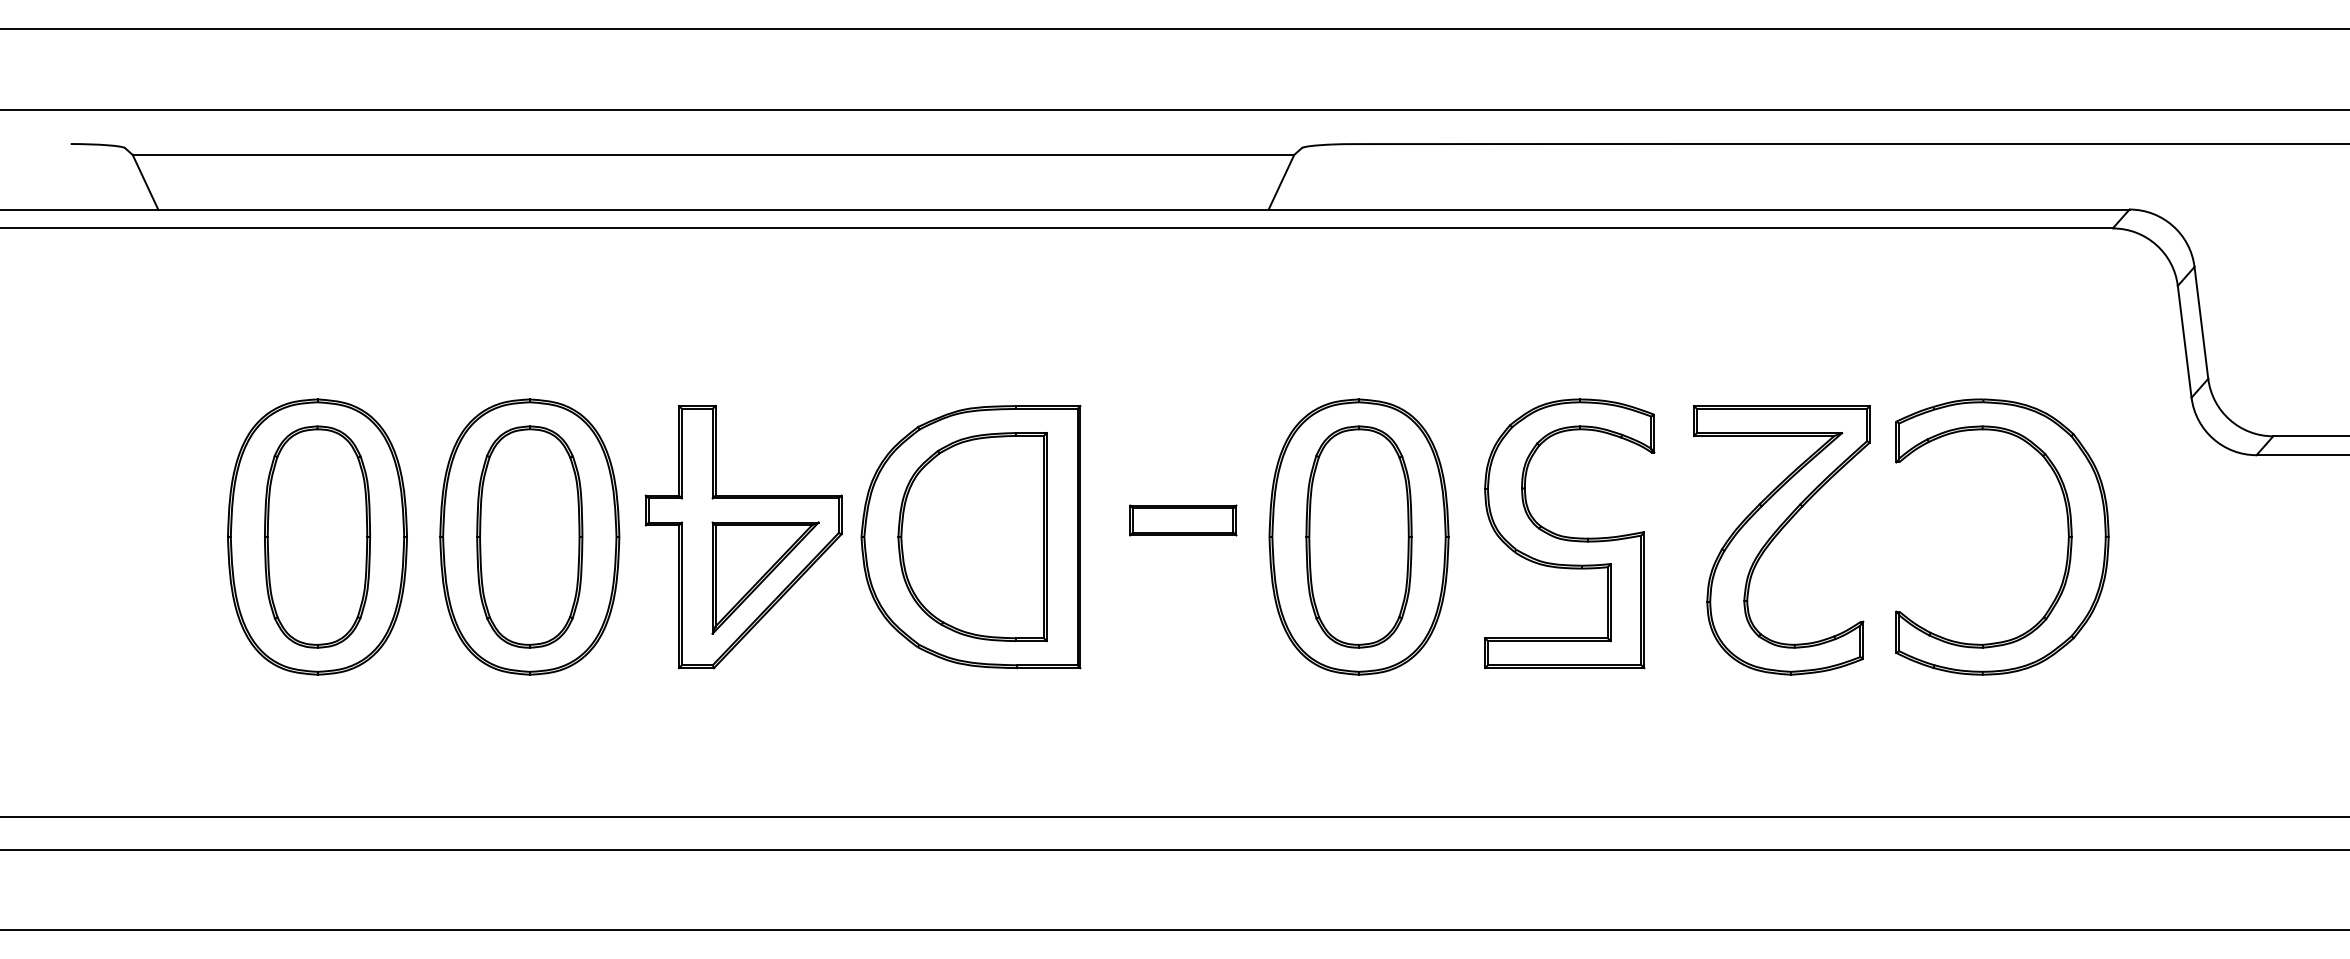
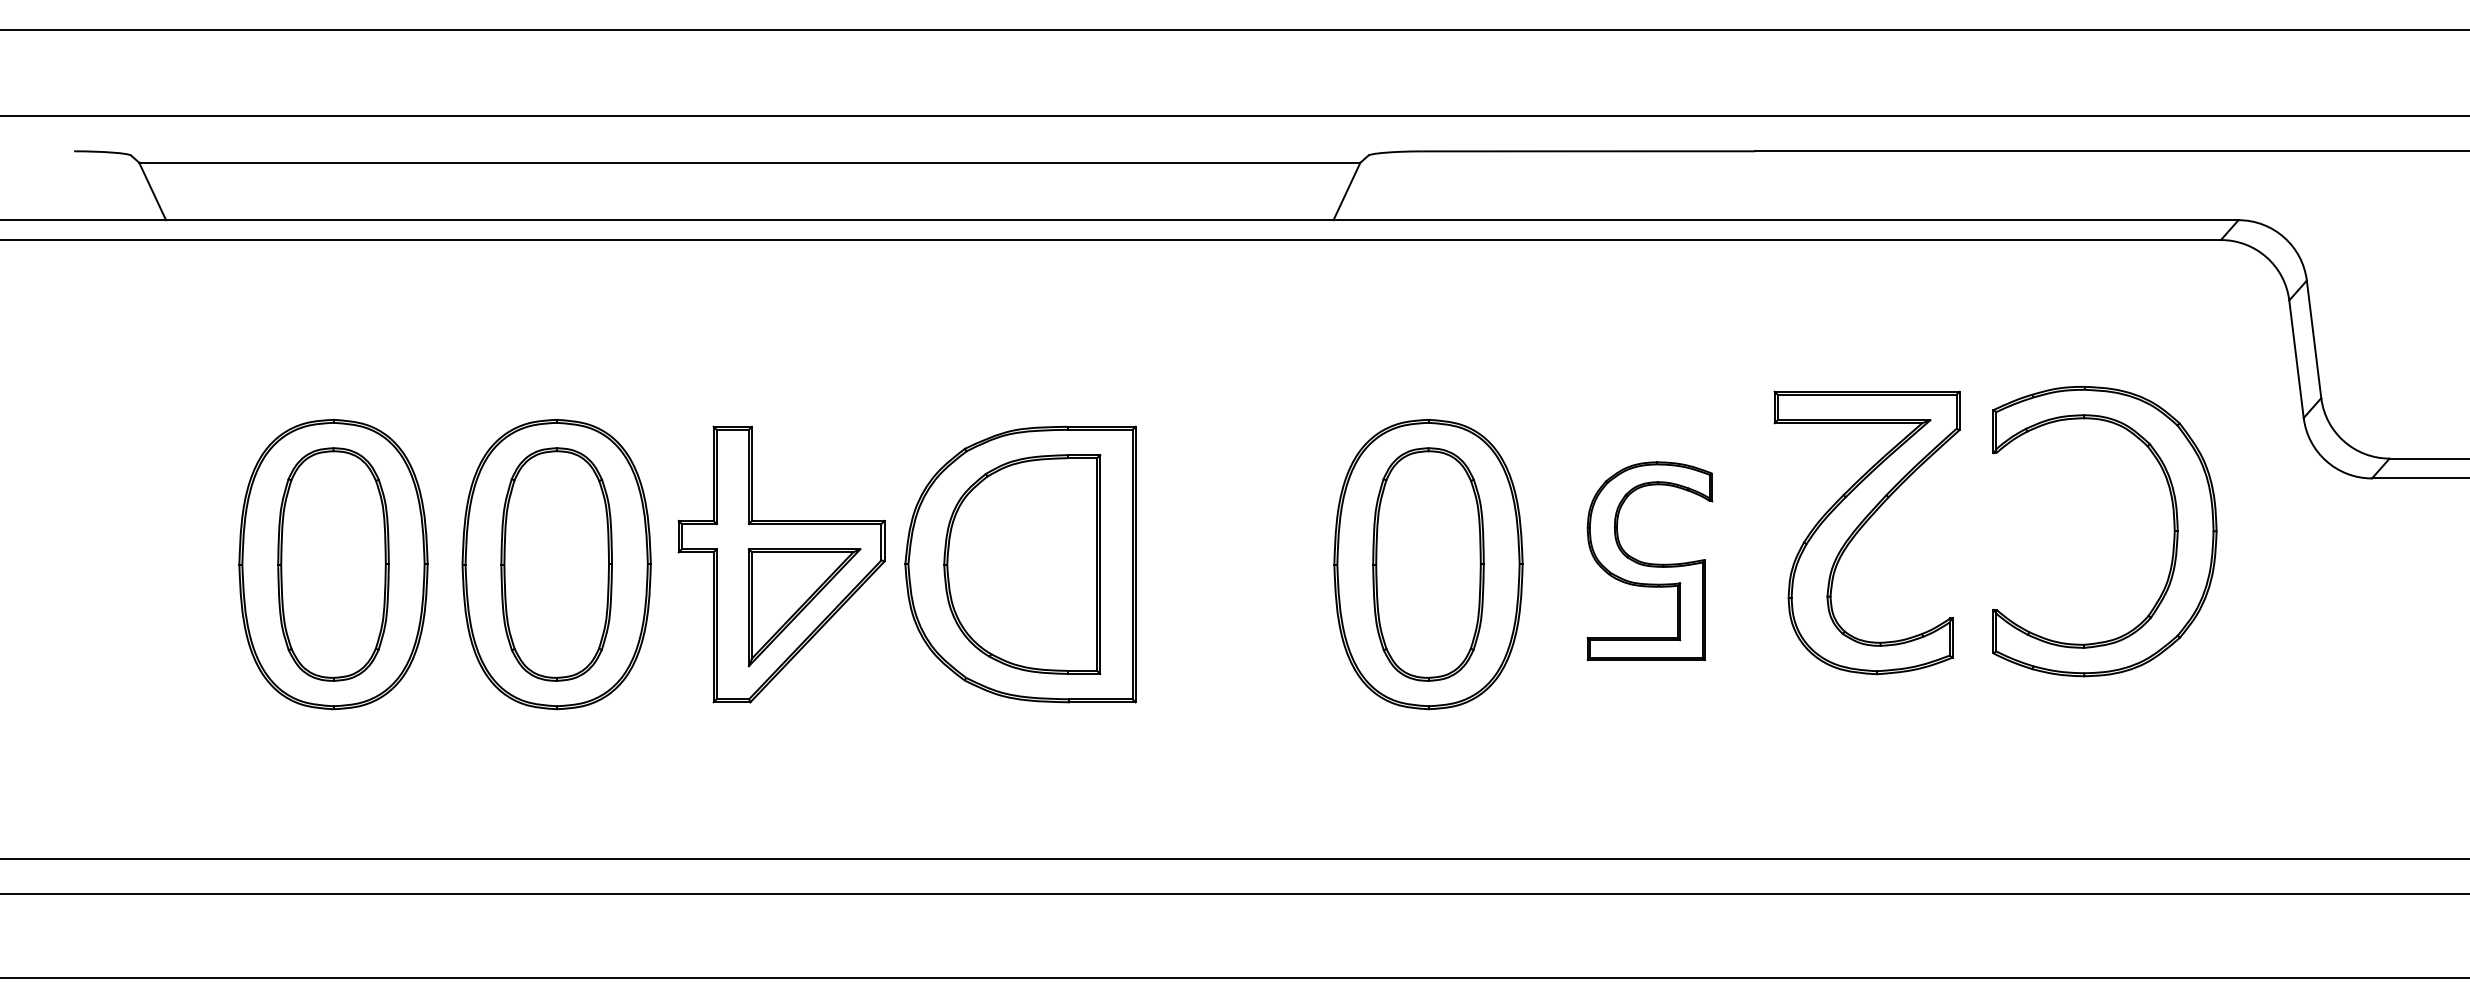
part: (1183, 519) -> (1243, 546), removed
part: (1569, 534) -> (1649, 561), size x0.7
part: (1775, 537) -> (1860, 530), moved
part: (2067, 537) -> (2173, 531), moved

